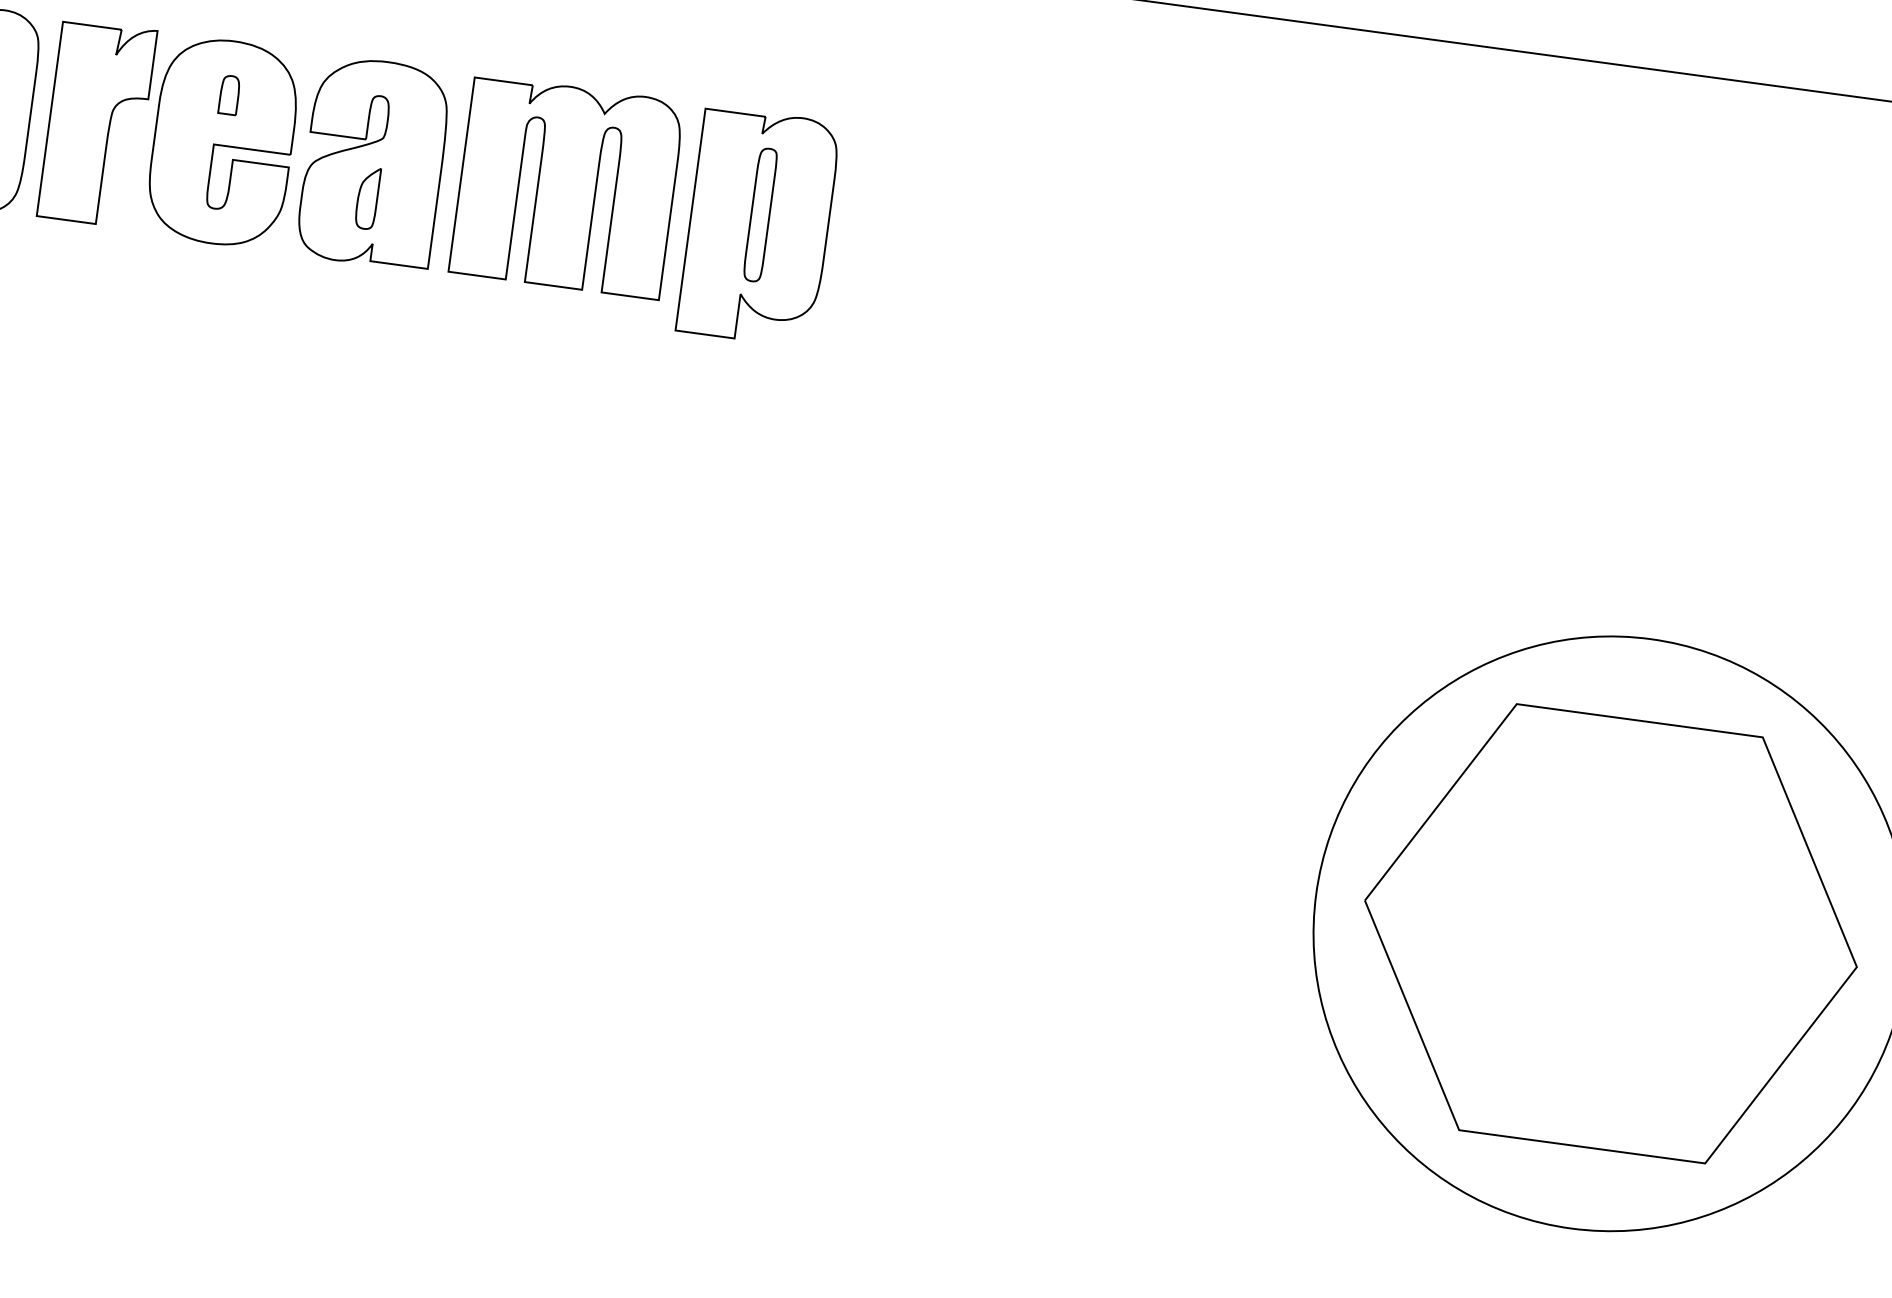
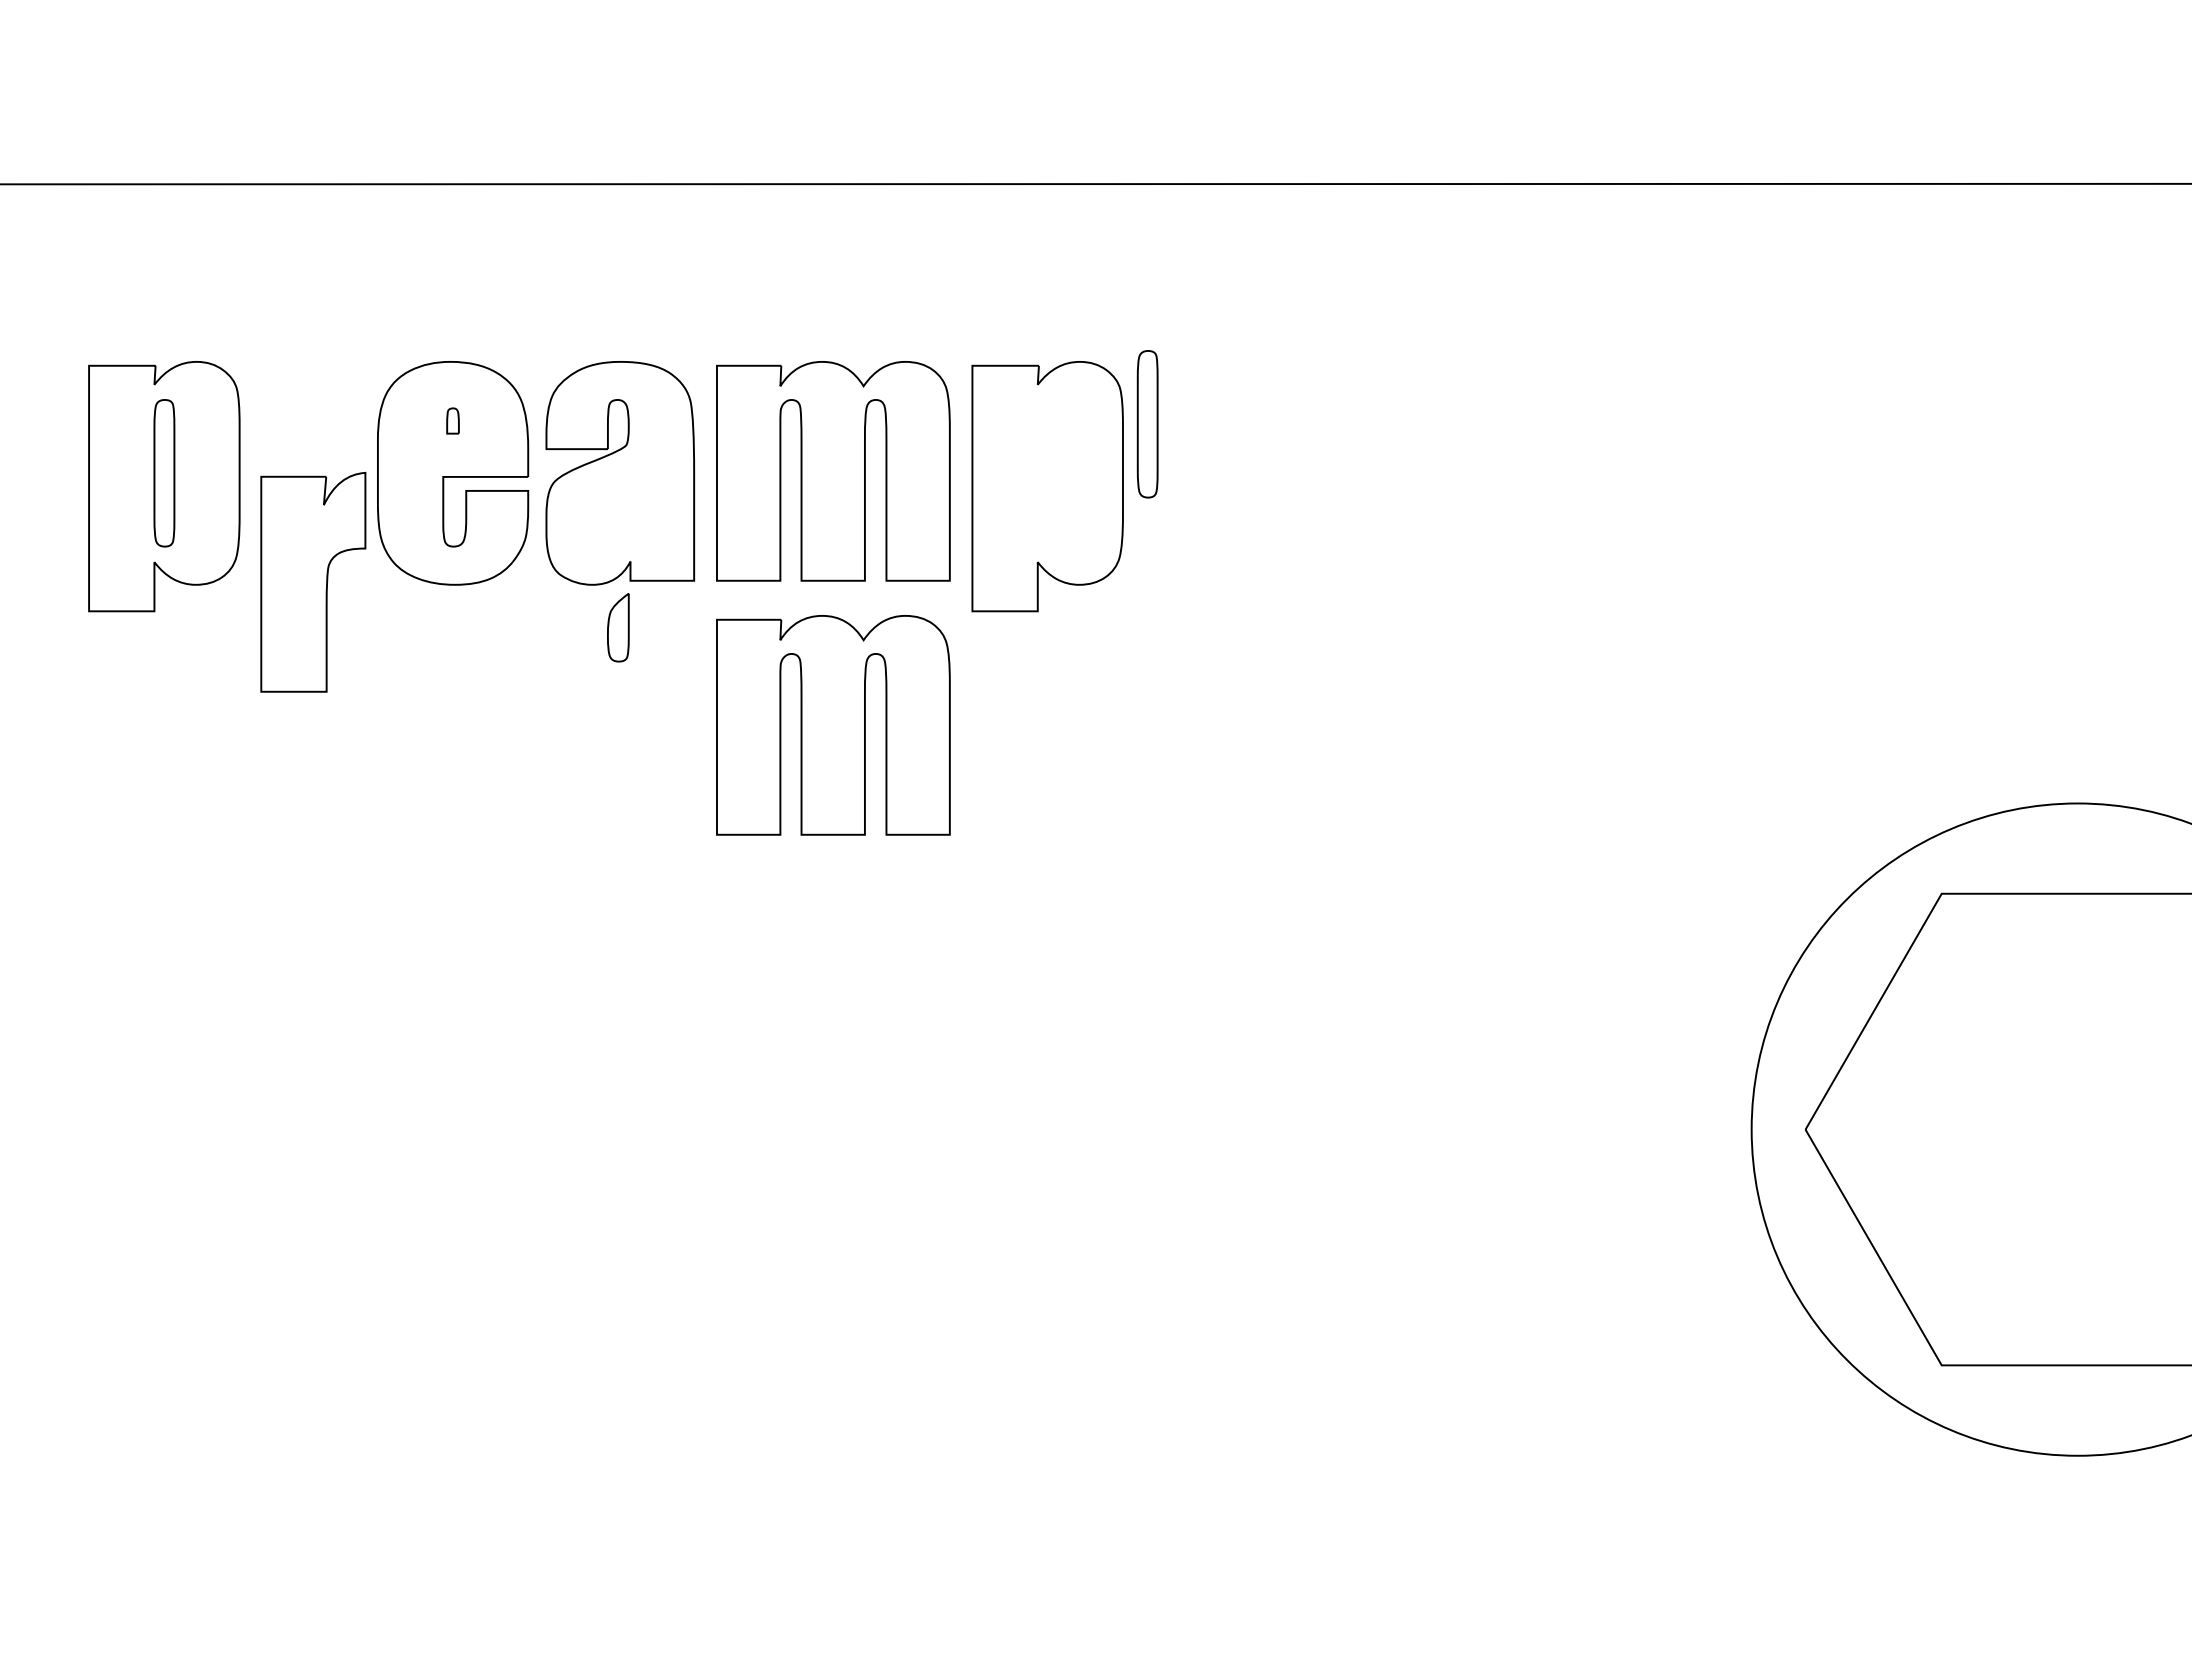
part: (229, 94) -> (452, 420), size x0.6
part: (97, 123) -> (313, 582), moved
part: (367, 198) -> (618, 627), moved
part: (760, 215) -> (1147, 424), moved
part: (536, 416) -> (833, 725), added

